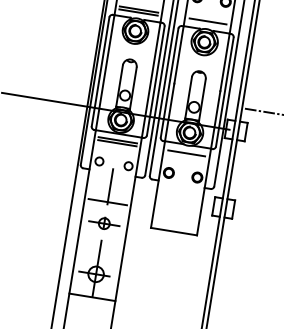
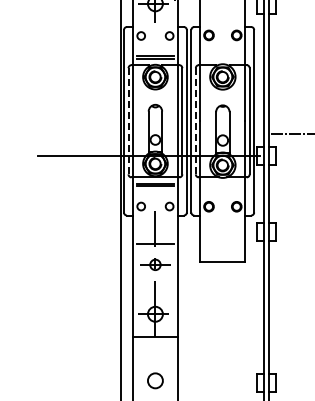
line: (207, 21) -> (222, 56), removed
line: (100, 72) -> (128, 121), solid -> dashed
line: (169, 83) -> (195, 121), solid -> dashed
line: (186, 153) -> (222, 185), removed

